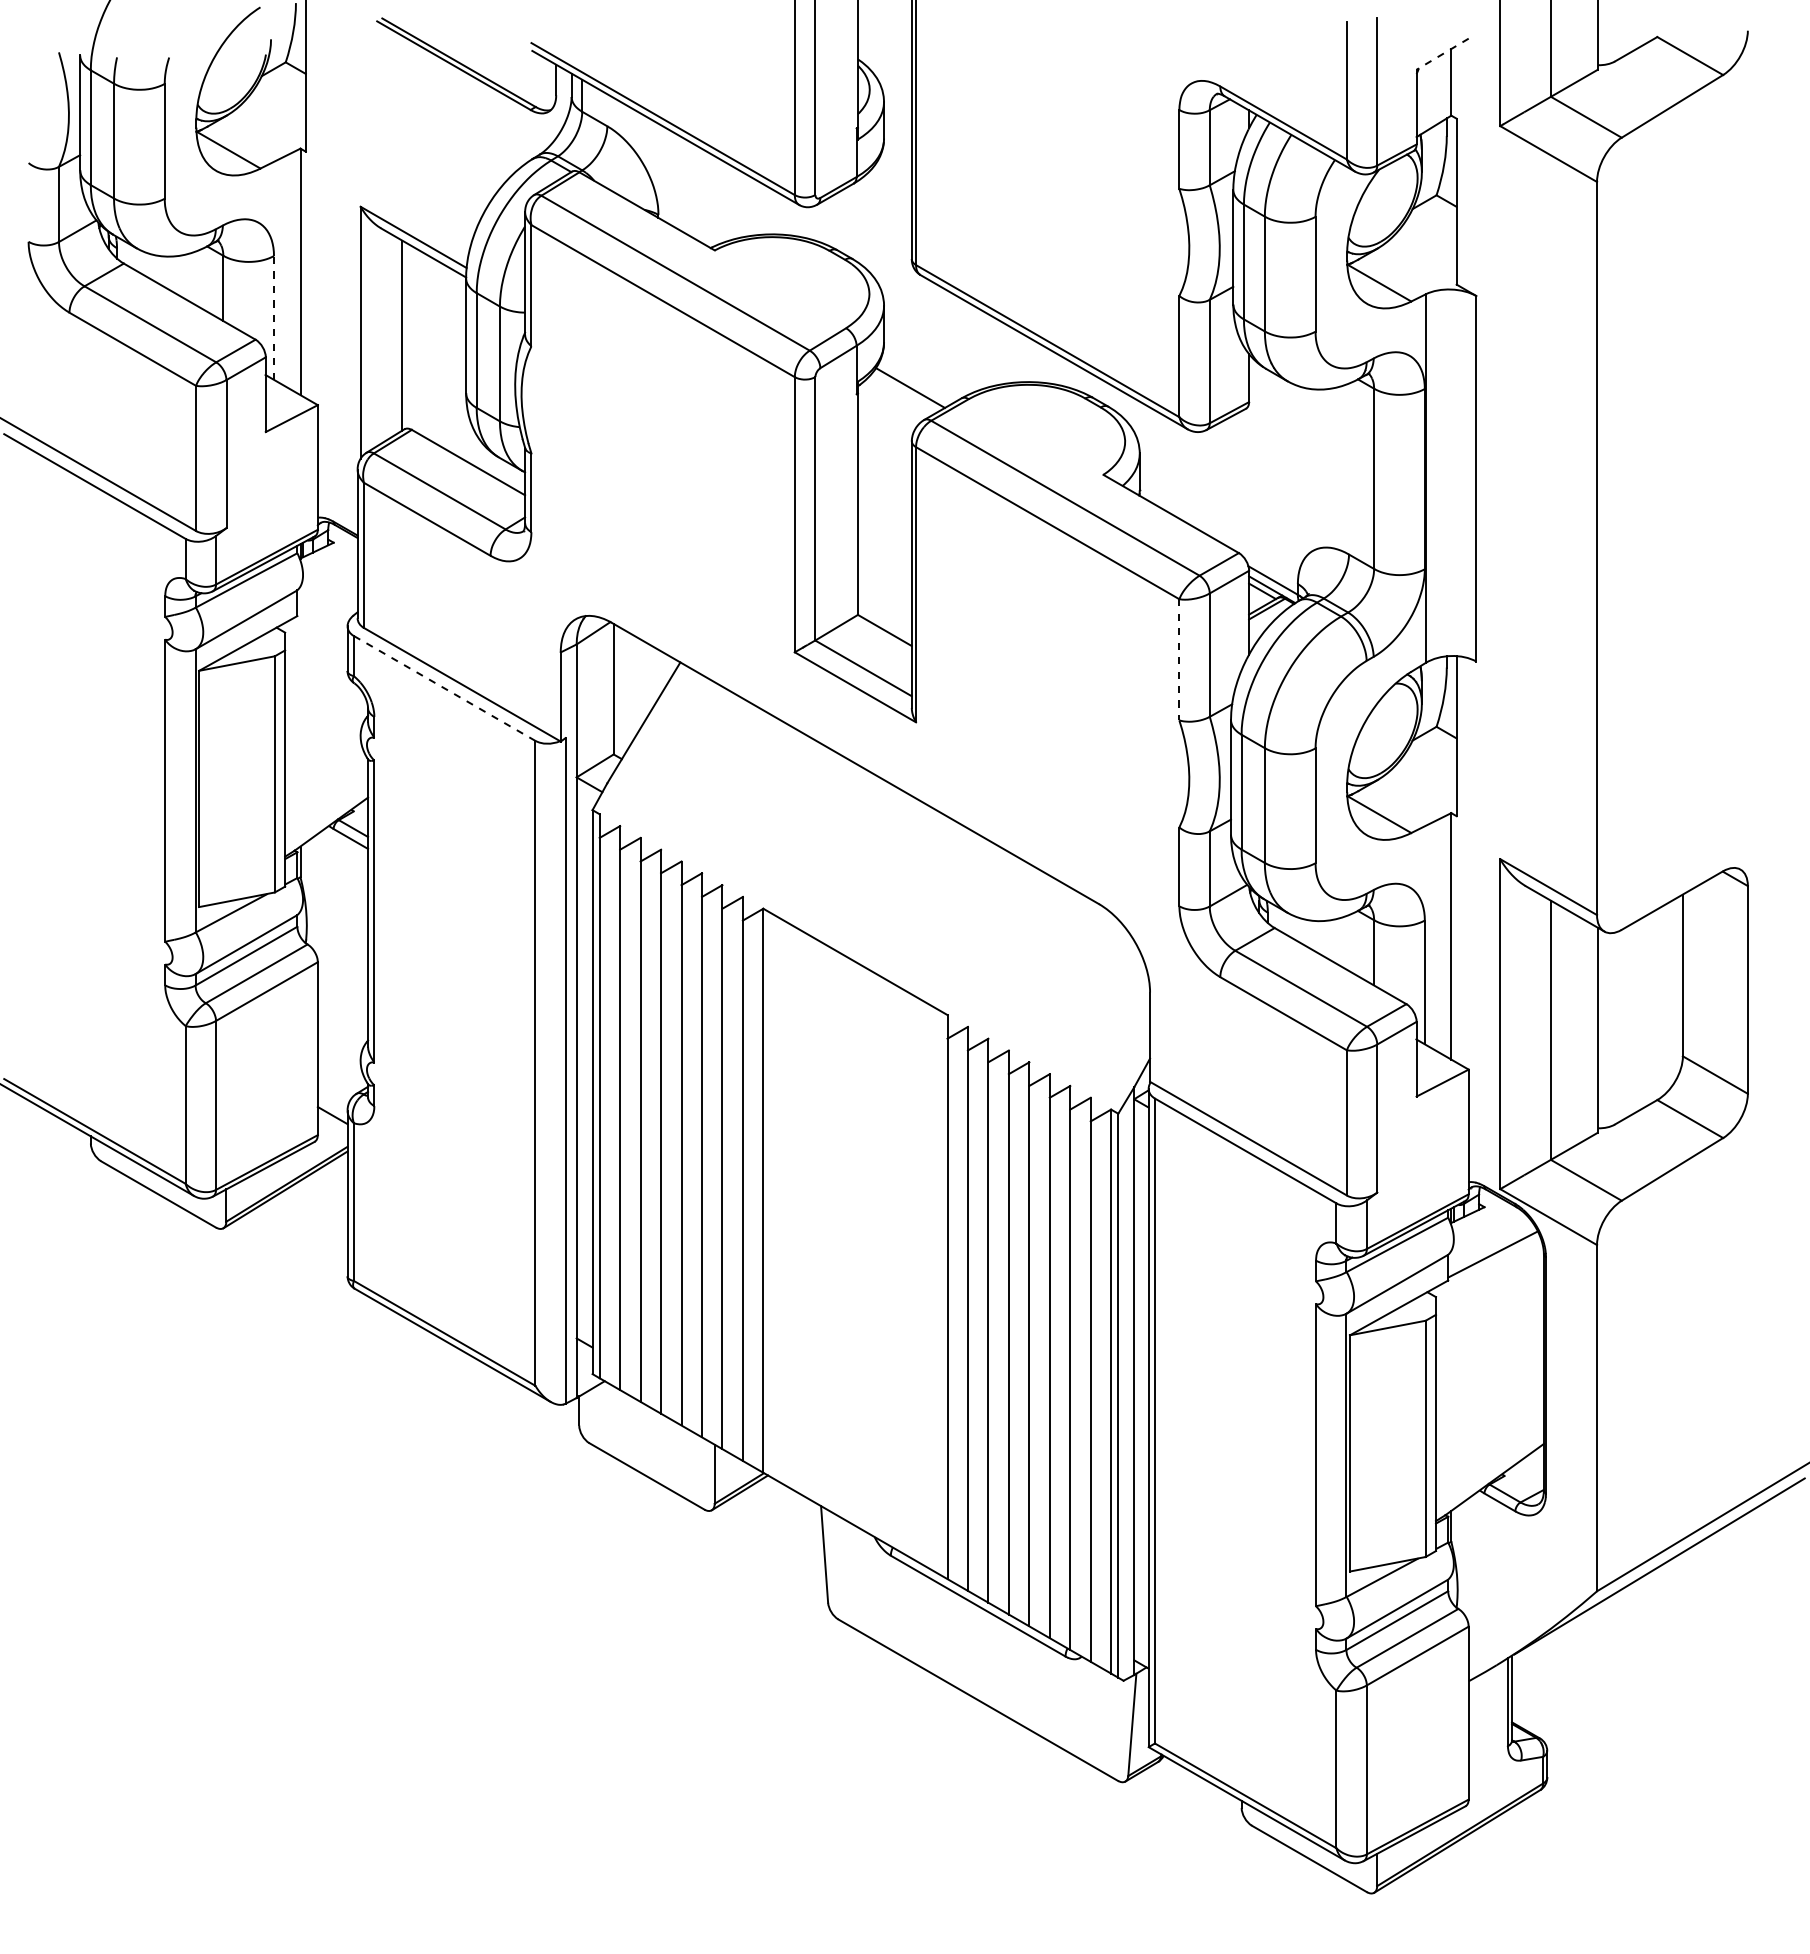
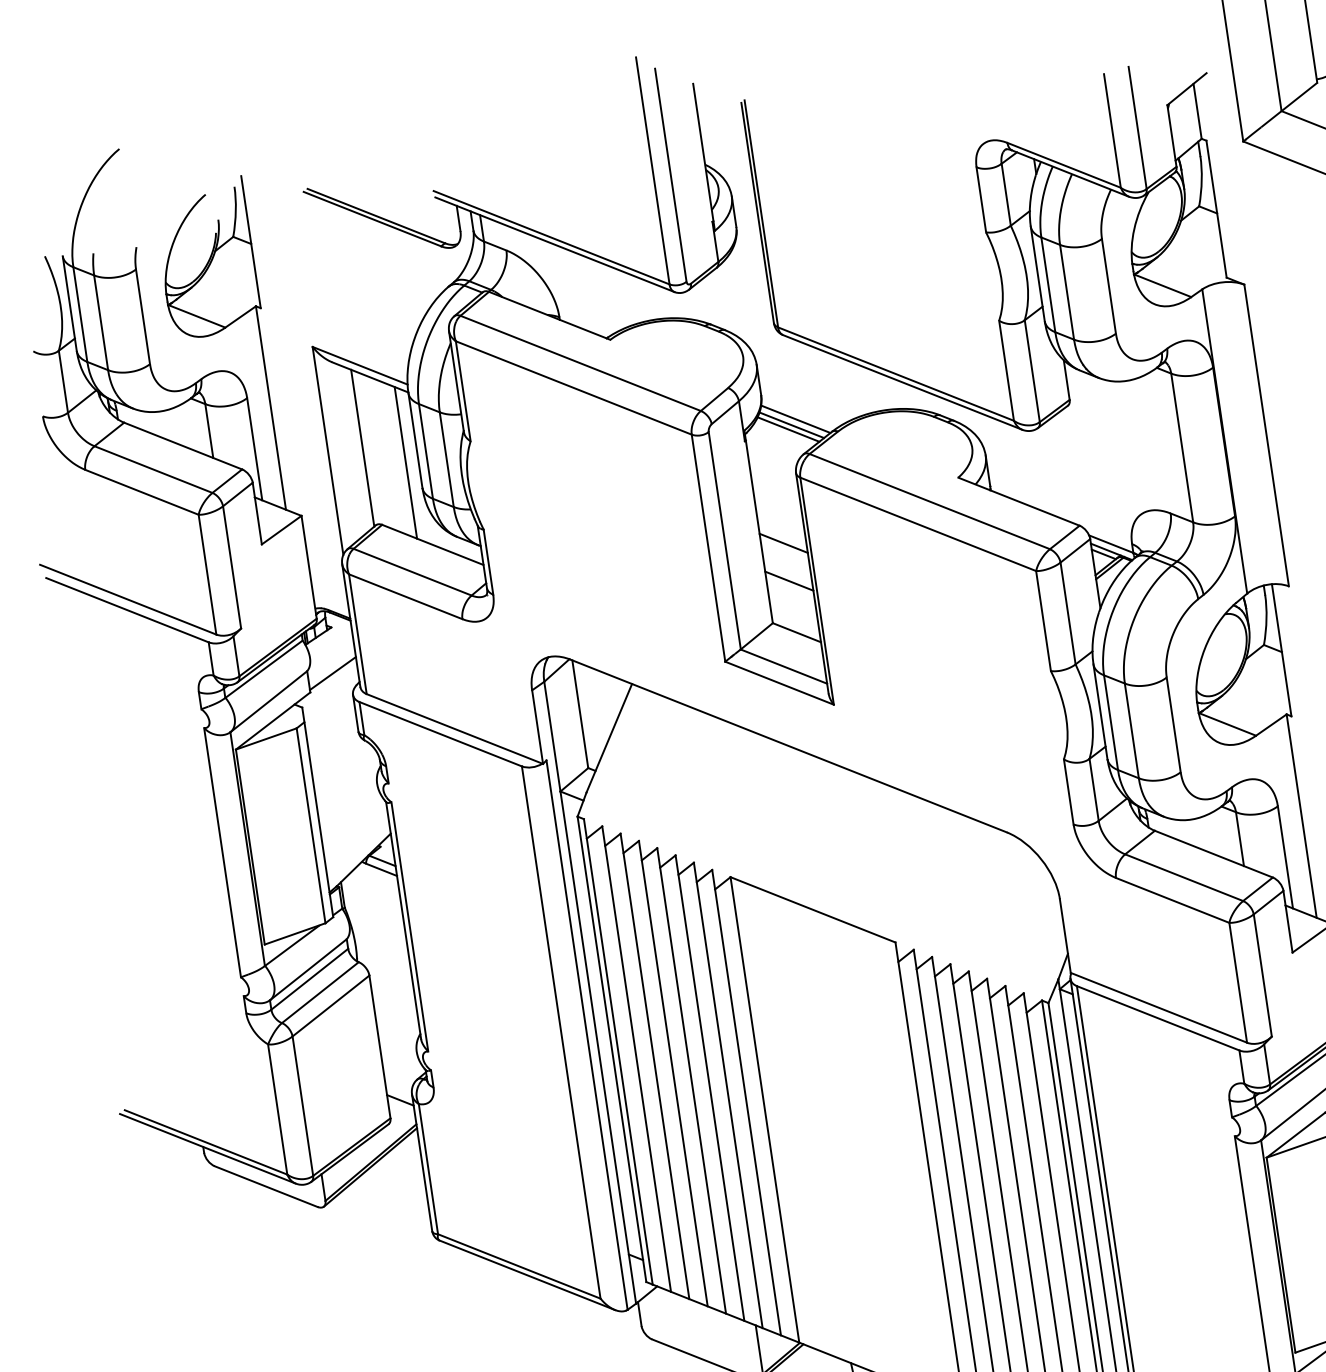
line: (1442, 54) -> (1186, 89), dashed -> solid
line: (274, 317) -> (255, 448), dashed -> solid
line: (450, 360) -> (405, 462), added
line: (920, 376) -> (795, 418), added
line: (915, 383) -> (792, 425), added
line: (884, 521) -> (783, 542), added
line: (884, 567) -> (788, 580), added
line: (327, 597) -> (332, 673), added
line: (1179, 659) -> (1043, 620), dashed -> solid
line: (444, 688) -> (440, 734), dashed -> solid

